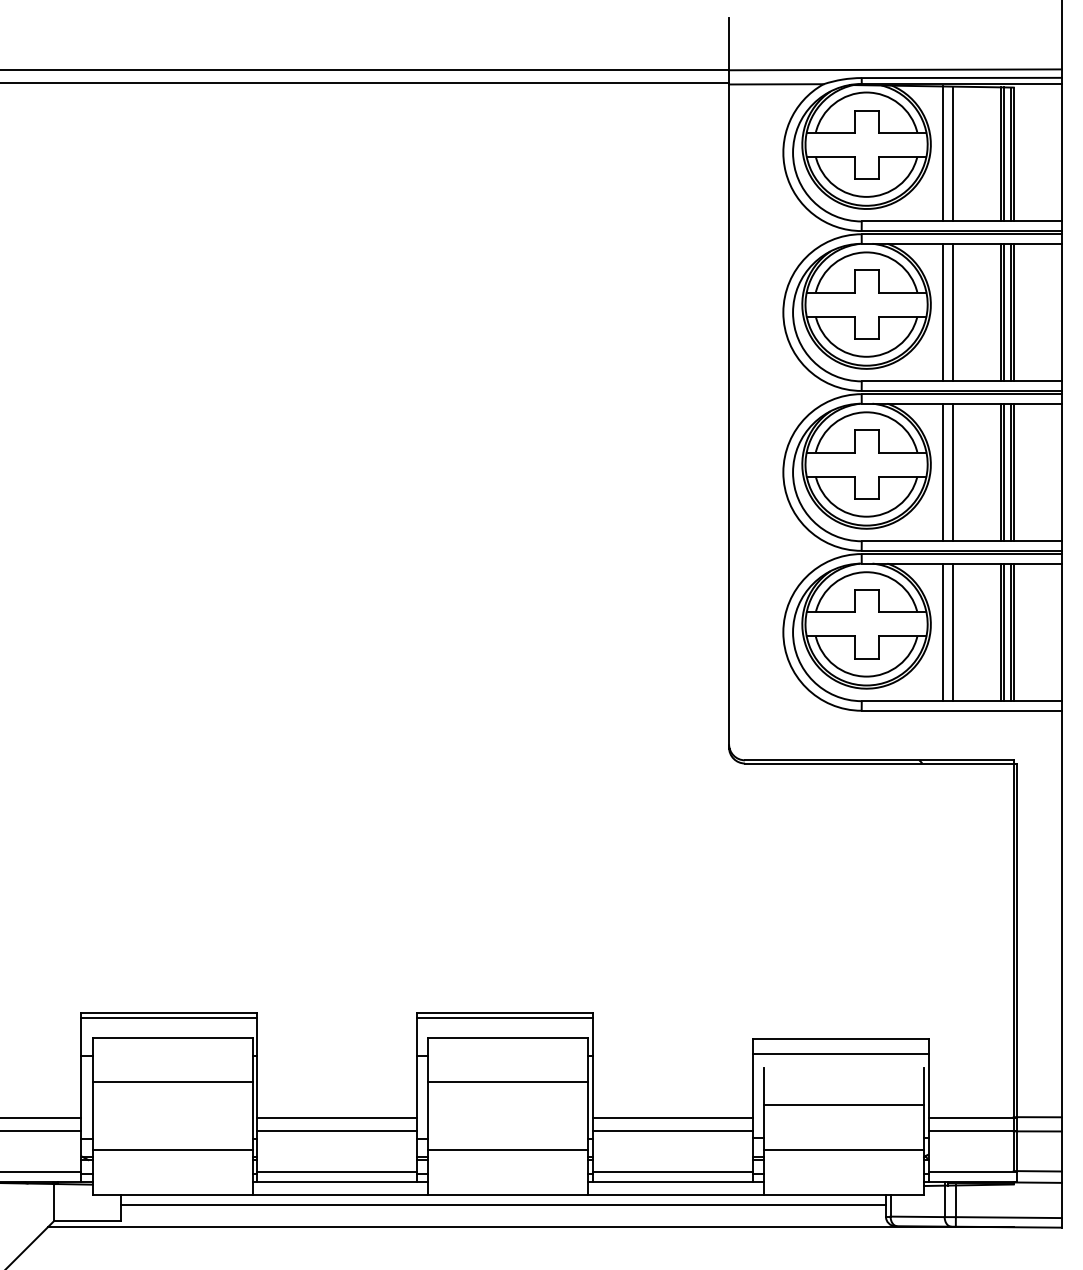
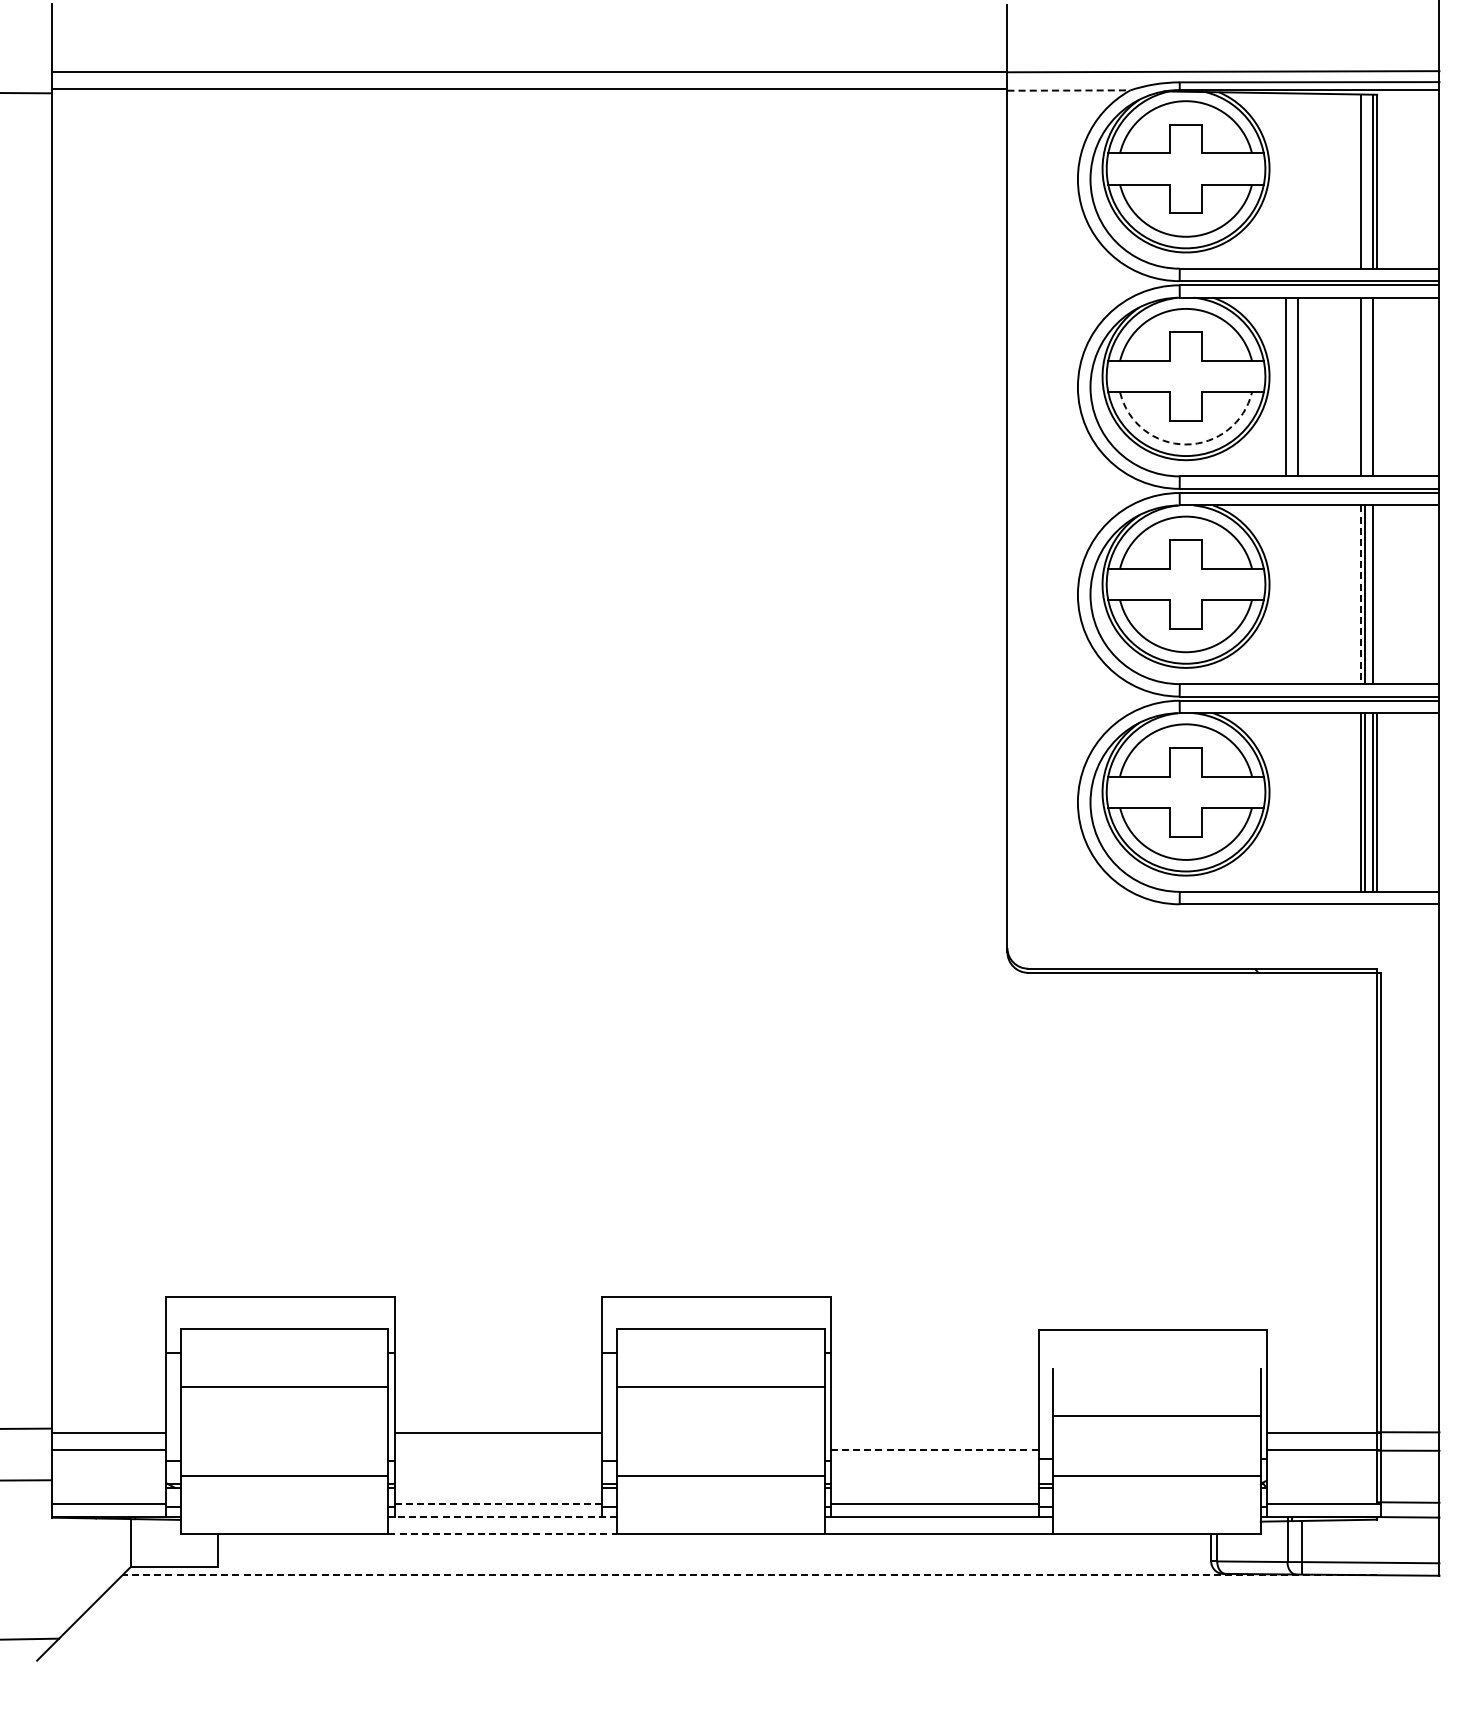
line: (776, 84) -> (1069, 90), solid -> dashed
line: (943, 153) -> (1285, 180), removed
line: (953, 153) -> (1298, 180), removed
line: (1003, 154) -> (1364, 181), removed
line: (1003, 312) -> (1364, 386), removed
line: (1013, 312) -> (1377, 386), removed
arc: (866, 356) -> (1186, 444), solid -> dashed
line: (943, 472) -> (1285, 594), removed
line: (953, 472) -> (1298, 594), removed
line: (1013, 472) -> (1377, 594), removed
line: (1000, 473) -> (1360, 595), solid -> dashed
line: (943, 632) -> (1285, 802), removed
line: (953, 632) -> (1298, 802), removed
line: (169, 1018) -> (280, 1303), removed
line: (505, 1018) -> (716, 1303), removed
line: (840, 1054) -> (1152, 1350), removed
line: (672, 1118) -> (934, 1433), removed
line: (337, 1130) -> (498, 1449), removed
line: (672, 1130) -> (934, 1449), solid -> dashed
line: (337, 1172) -> (498, 1503), solid -> dashed
line: (340, 1182) -> (502, 1517), solid -> dashed
line: (341, 1195) -> (503, 1533), solid -> dashed
line: (503, 1204) -> (714, 1545), removed
line: (530, 1227) -> (749, 1575), solid -> dashed

